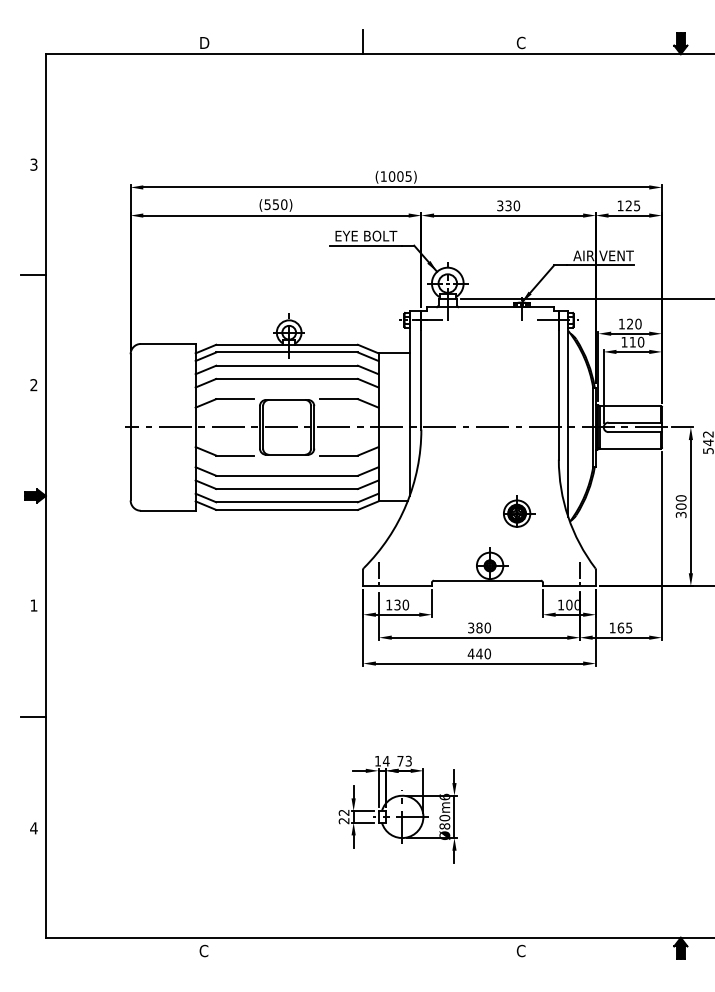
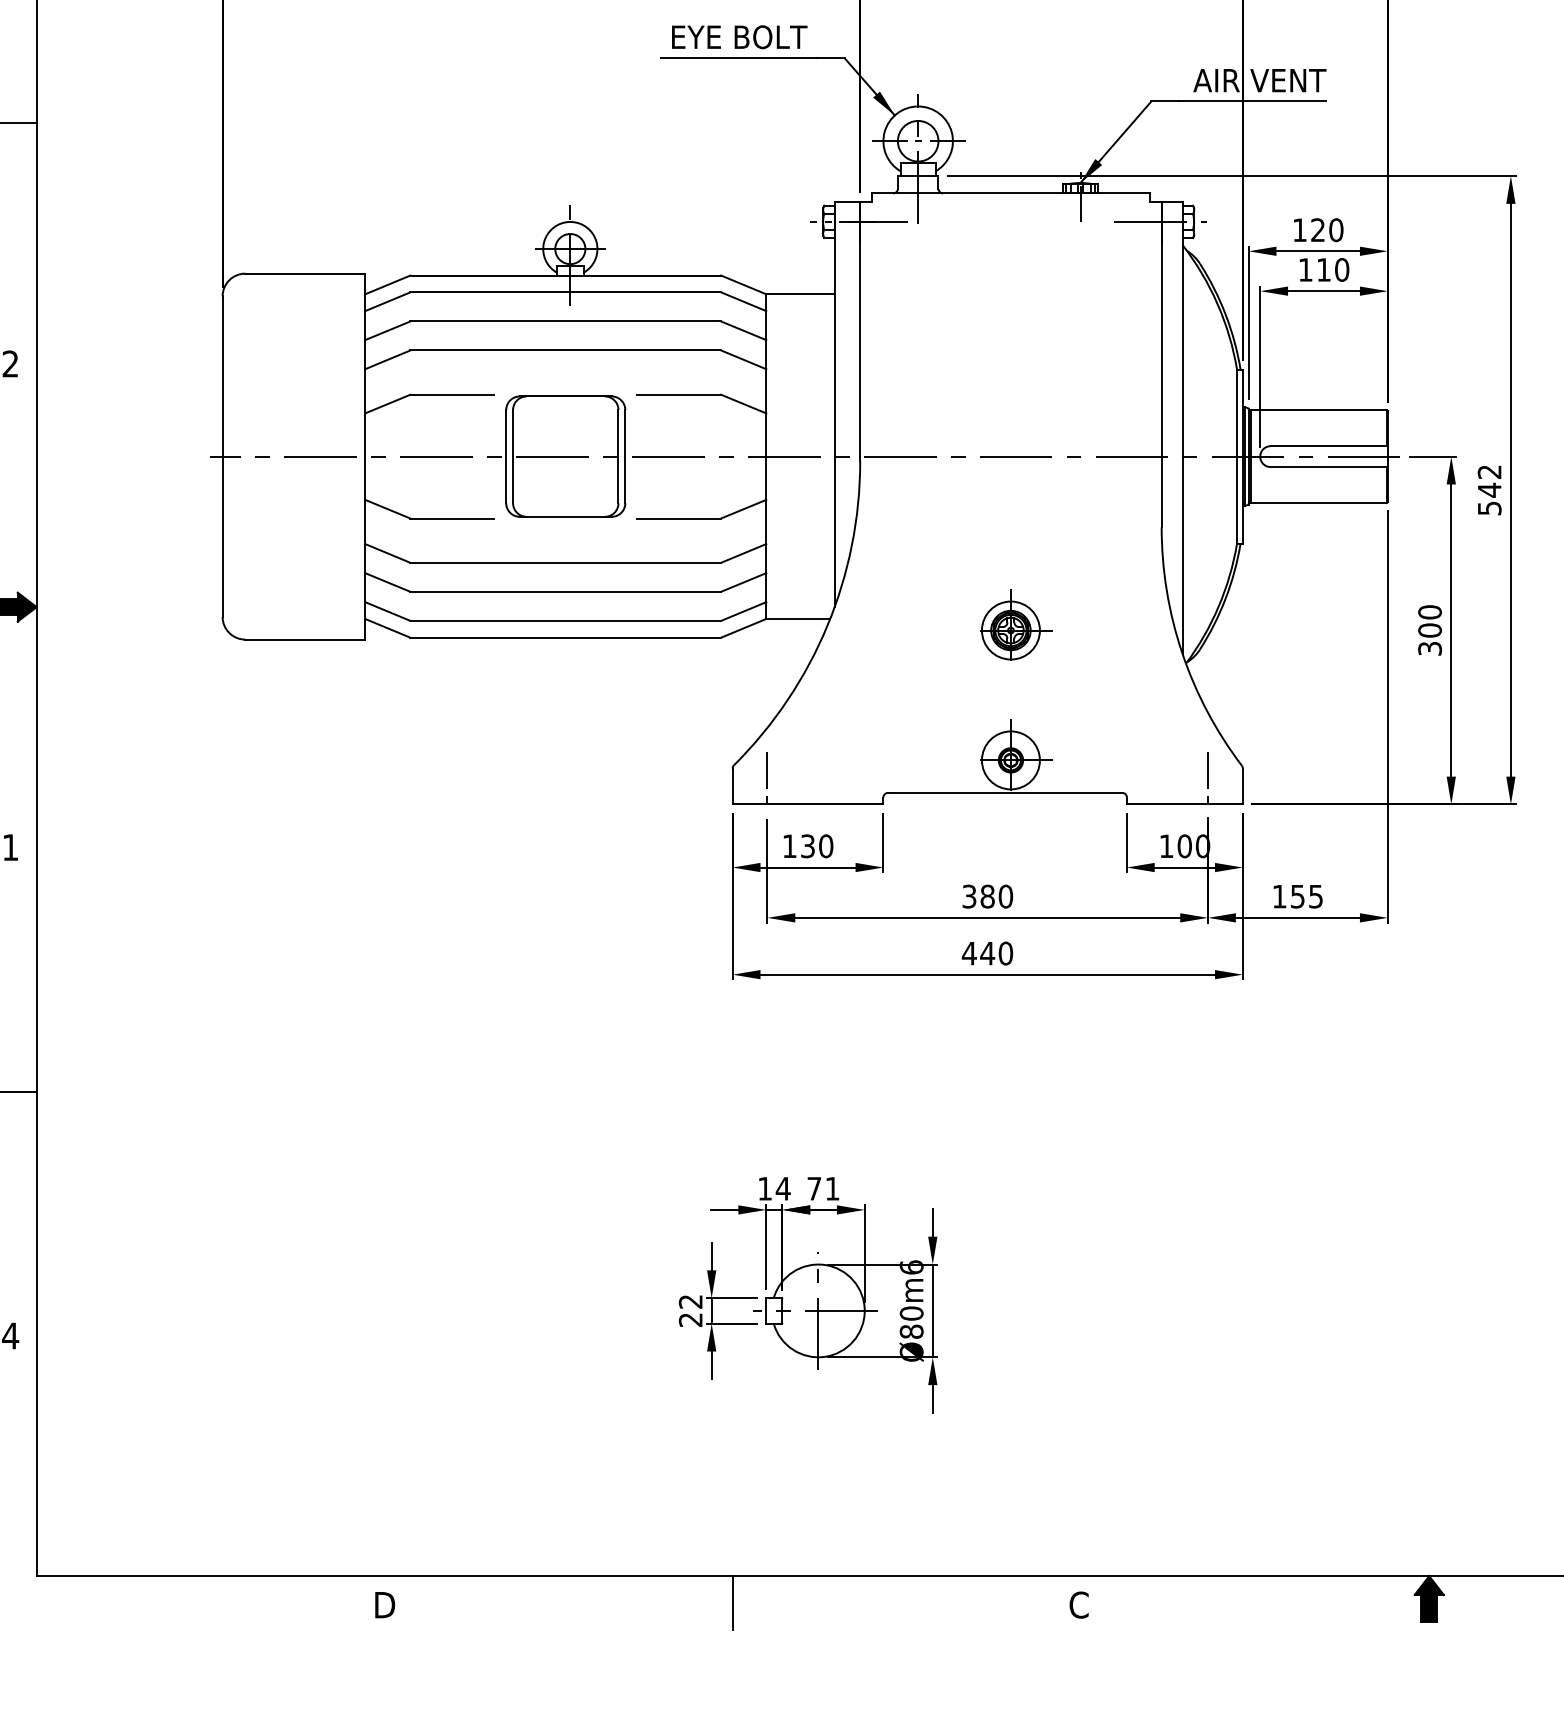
part: (519, 511) -> (1016, 625), moved
text: (620, 627) -> (1296, 895), 165 -> 155
text: (408, 760) -> (831, 1187), 73 -> 71
line: (363, 949) -> (733, 1601), added
text: (204, 950) -> (384, 1603), C -> D

